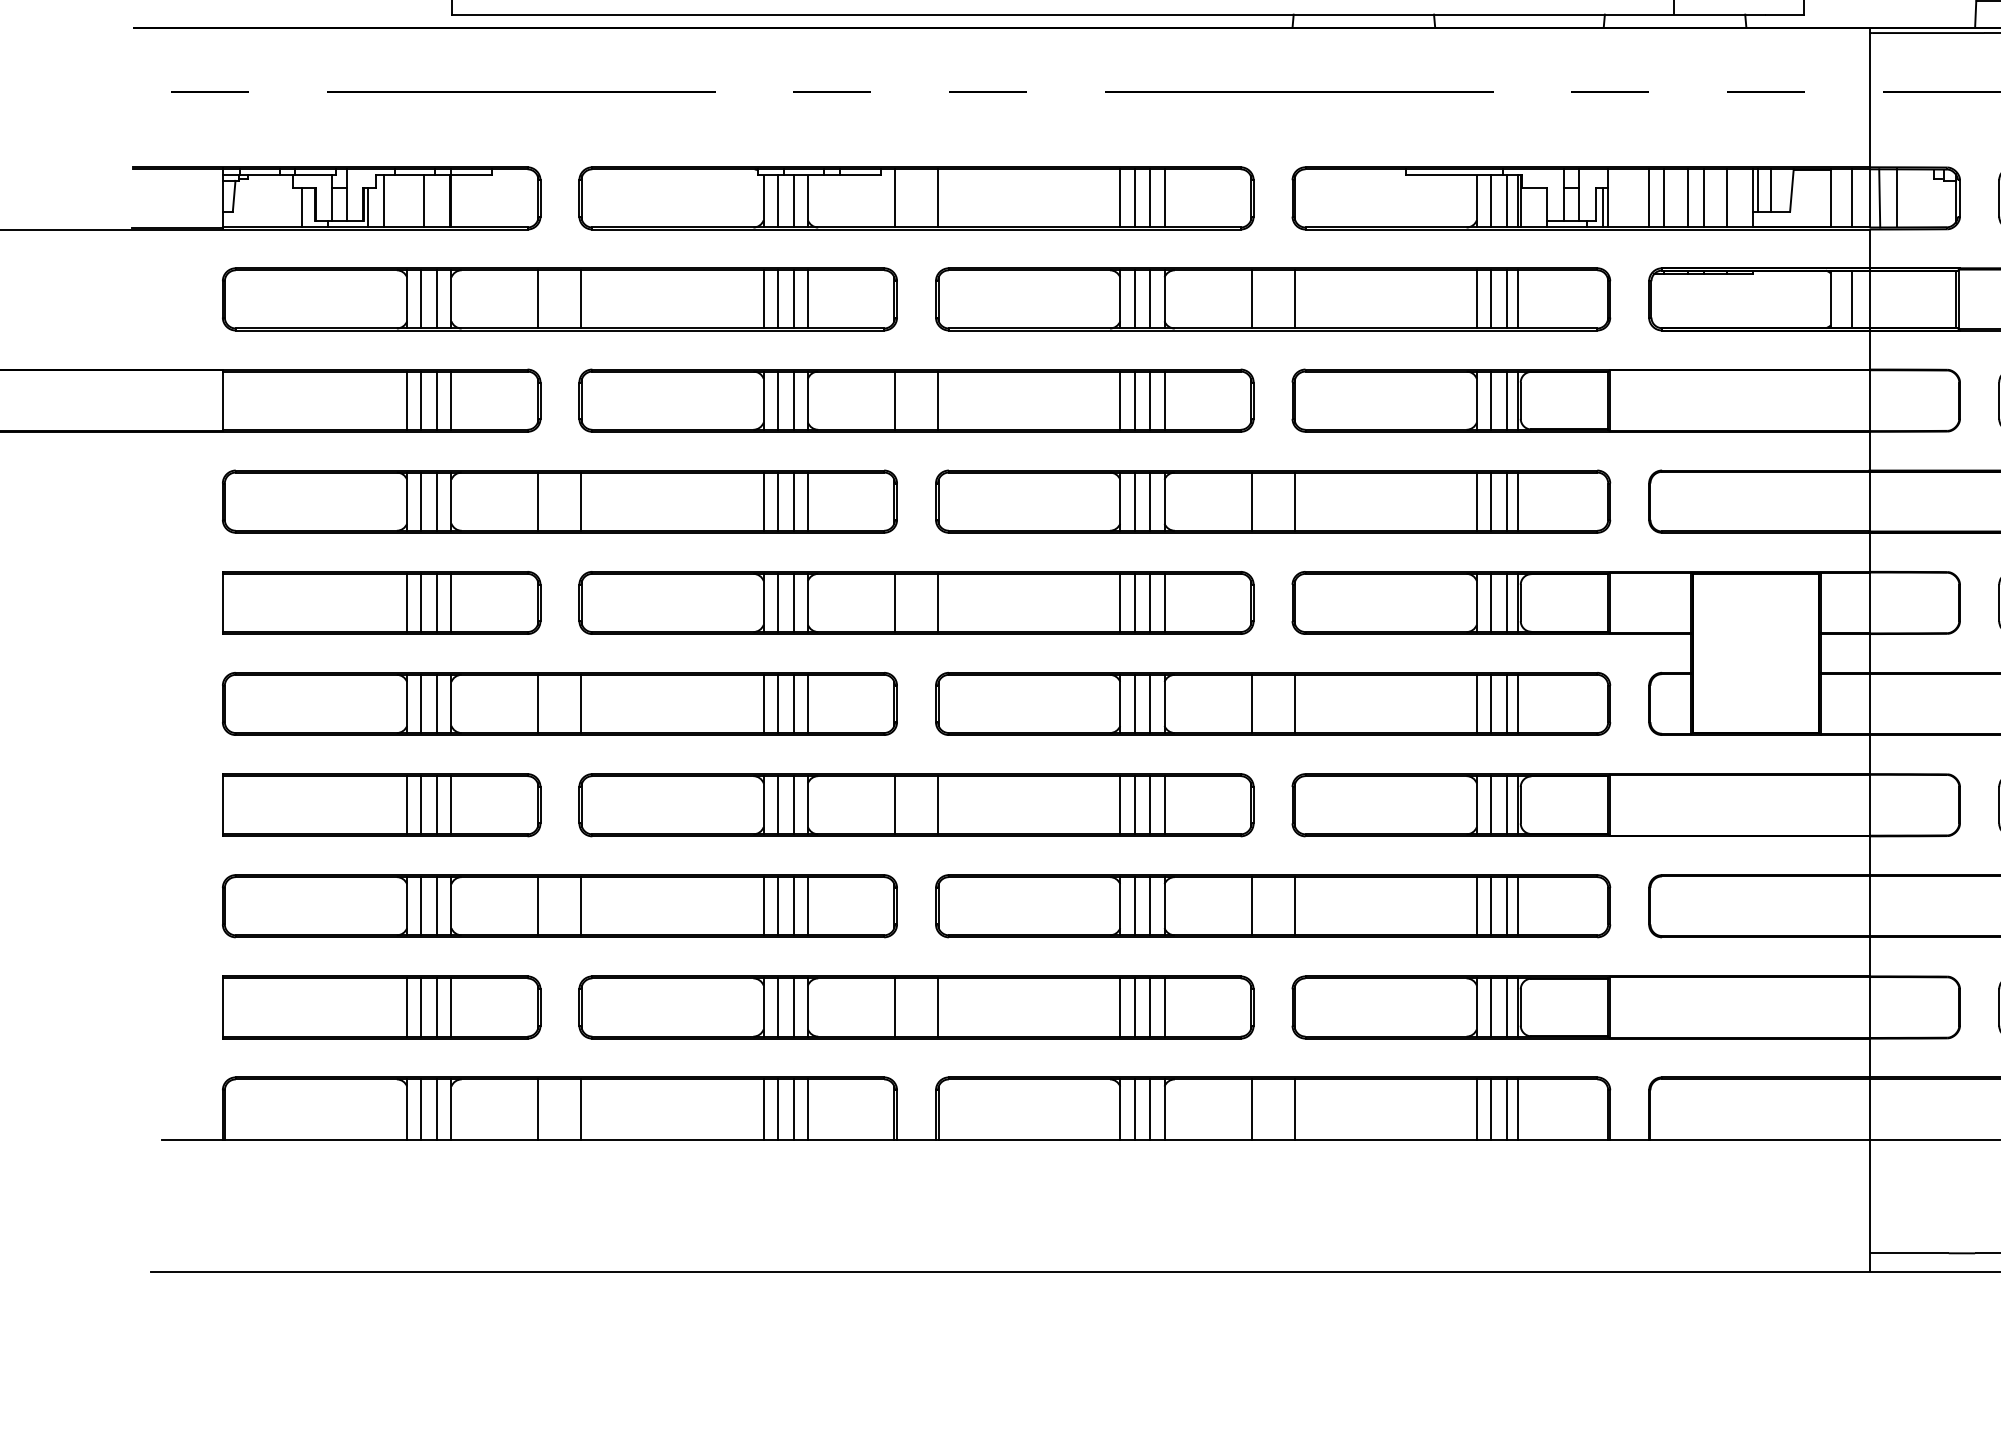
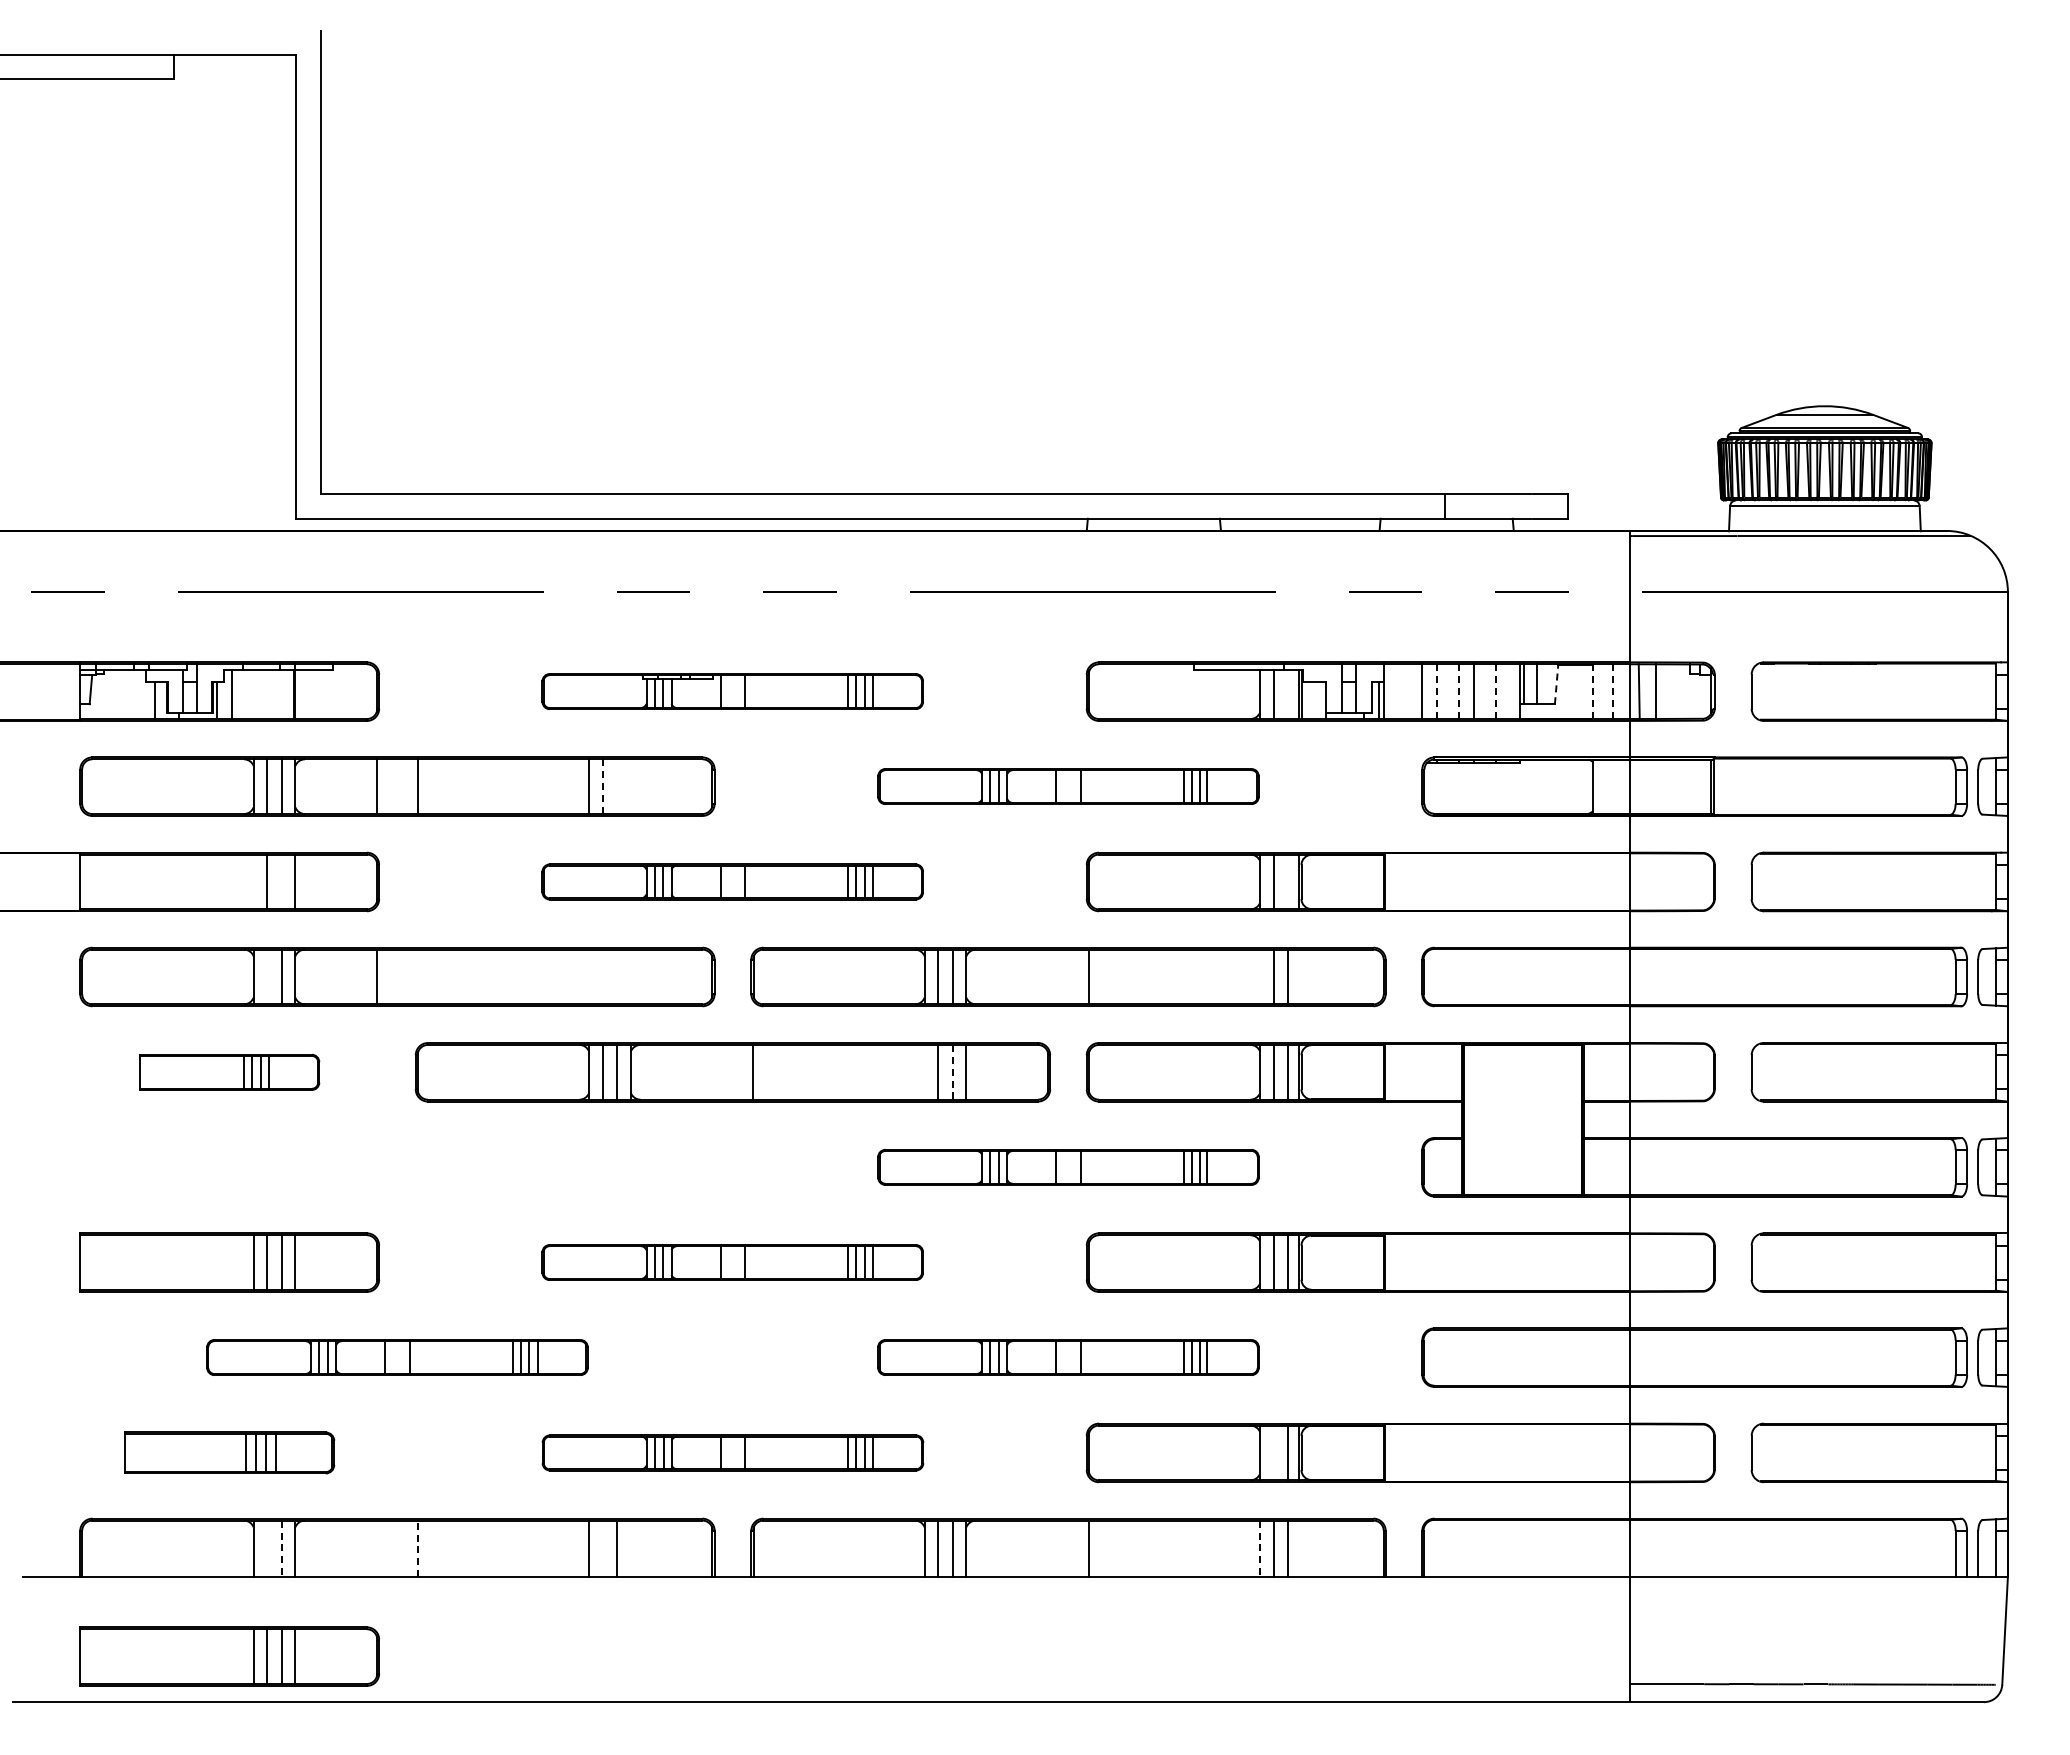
line: (1791, 189) -> (1556, 683), solid -> dashed
part: (916, 198) -> (732, 691), size x0.6
line: (1664, 198) -> (1436, 691), solid -> dashed
line: (1687, 198) -> (1458, 691), solid -> dashed
line: (1726, 199) -> (1495, 692), solid -> dashed
line: (1831, 199) -> (1593, 692), solid -> dashed
line: (1851, 199) -> (1612, 692), solid -> dashed
line: (423, 201) -> (269, 694), removed
line: (1506, 201) -> (1288, 694), removed
line: (793, 299) -> (617, 786), removed
line: (807, 299) -> (630, 786), removed
part: (1273, 299) -> (1068, 786), size x0.6
line: (1851, 299) -> (1612, 786), removed
line: (777, 300) -> (602, 787), solid -> dashed
line: (406, 400) -> (253, 881), removed
line: (436, 400) -> (281, 881), removed
part: (916, 400) -> (732, 881), size x0.6
line: (1506, 400) -> (1288, 881), removed
line: (421, 501) -> (267, 976), removed
line: (581, 501) -> (417, 976), removed
line: (764, 501) -> (589, 976), removed
line: (777, 501) -> (602, 976), removed
line: (793, 501) -> (617, 976), removed
line: (807, 501) -> (630, 976), removed
line: (1251, 501) -> (1048, 976), removed
line: (1477, 501) -> (1260, 976), removed
line: (1518, 501) -> (1299, 976), removed
line: (894, 602) -> (712, 1071), removed
line: (1120, 602) -> (924, 1071), removed
part: (381, 603) -> (229, 1072), size x0.6
line: (1149, 603) -> (952, 1072), solid -> dashed
part: (559, 704) -> (397, 1167), removed
part: (1273, 704) -> (1068, 1167), size x0.6
part: (916, 805) -> (732, 1262), size x0.6
part: (559, 906) -> (397, 1357), size x0.6
part: (1273, 906) -> (1068, 1357), size x0.6
part: (381, 1007) -> (229, 1452), size x0.7
part: (916, 1007) -> (732, 1452), size x0.6
line: (1491, 1007) -> (1273, 1452), removed
line: (421, 1109) -> (267, 1548), removed
line: (538, 1109) -> (377, 1548), removed
line: (581, 1109) -> (417, 1548), solid -> dashed
line: (777, 1109) -> (602, 1548), removed
line: (807, 1109) -> (630, 1548), removed
line: (1251, 1109) -> (1048, 1548), removed
line: (1518, 1109) -> (1299, 1548), removed
line: (436, 1110) -> (281, 1549), solid -> dashed
line: (1477, 1110) -> (1260, 1549), solid -> dashed
part: (381, 1223) -> (229, 1656), added

